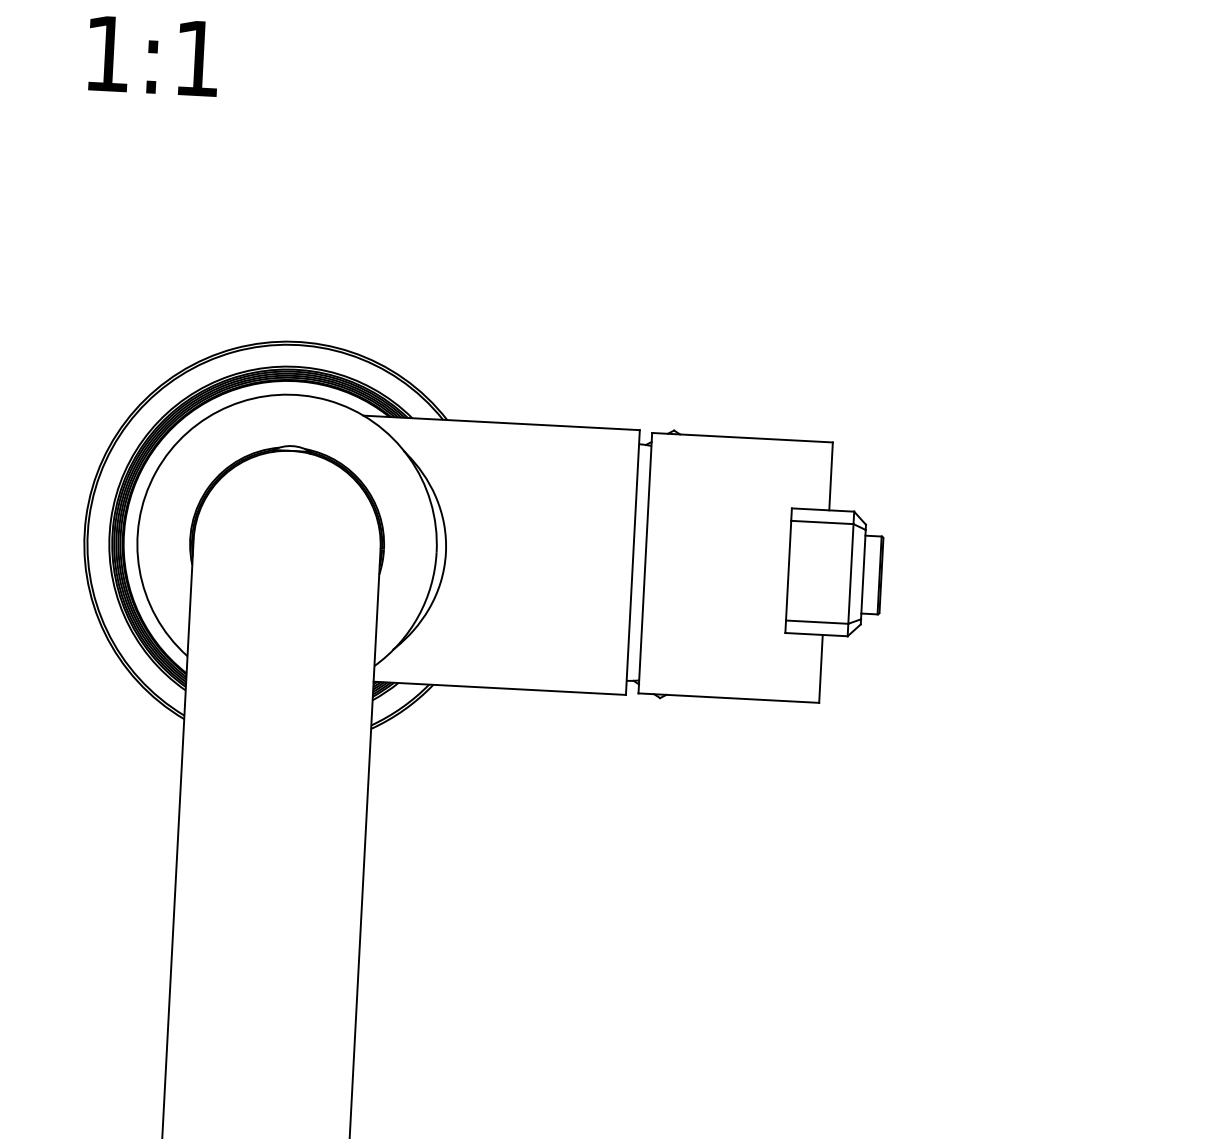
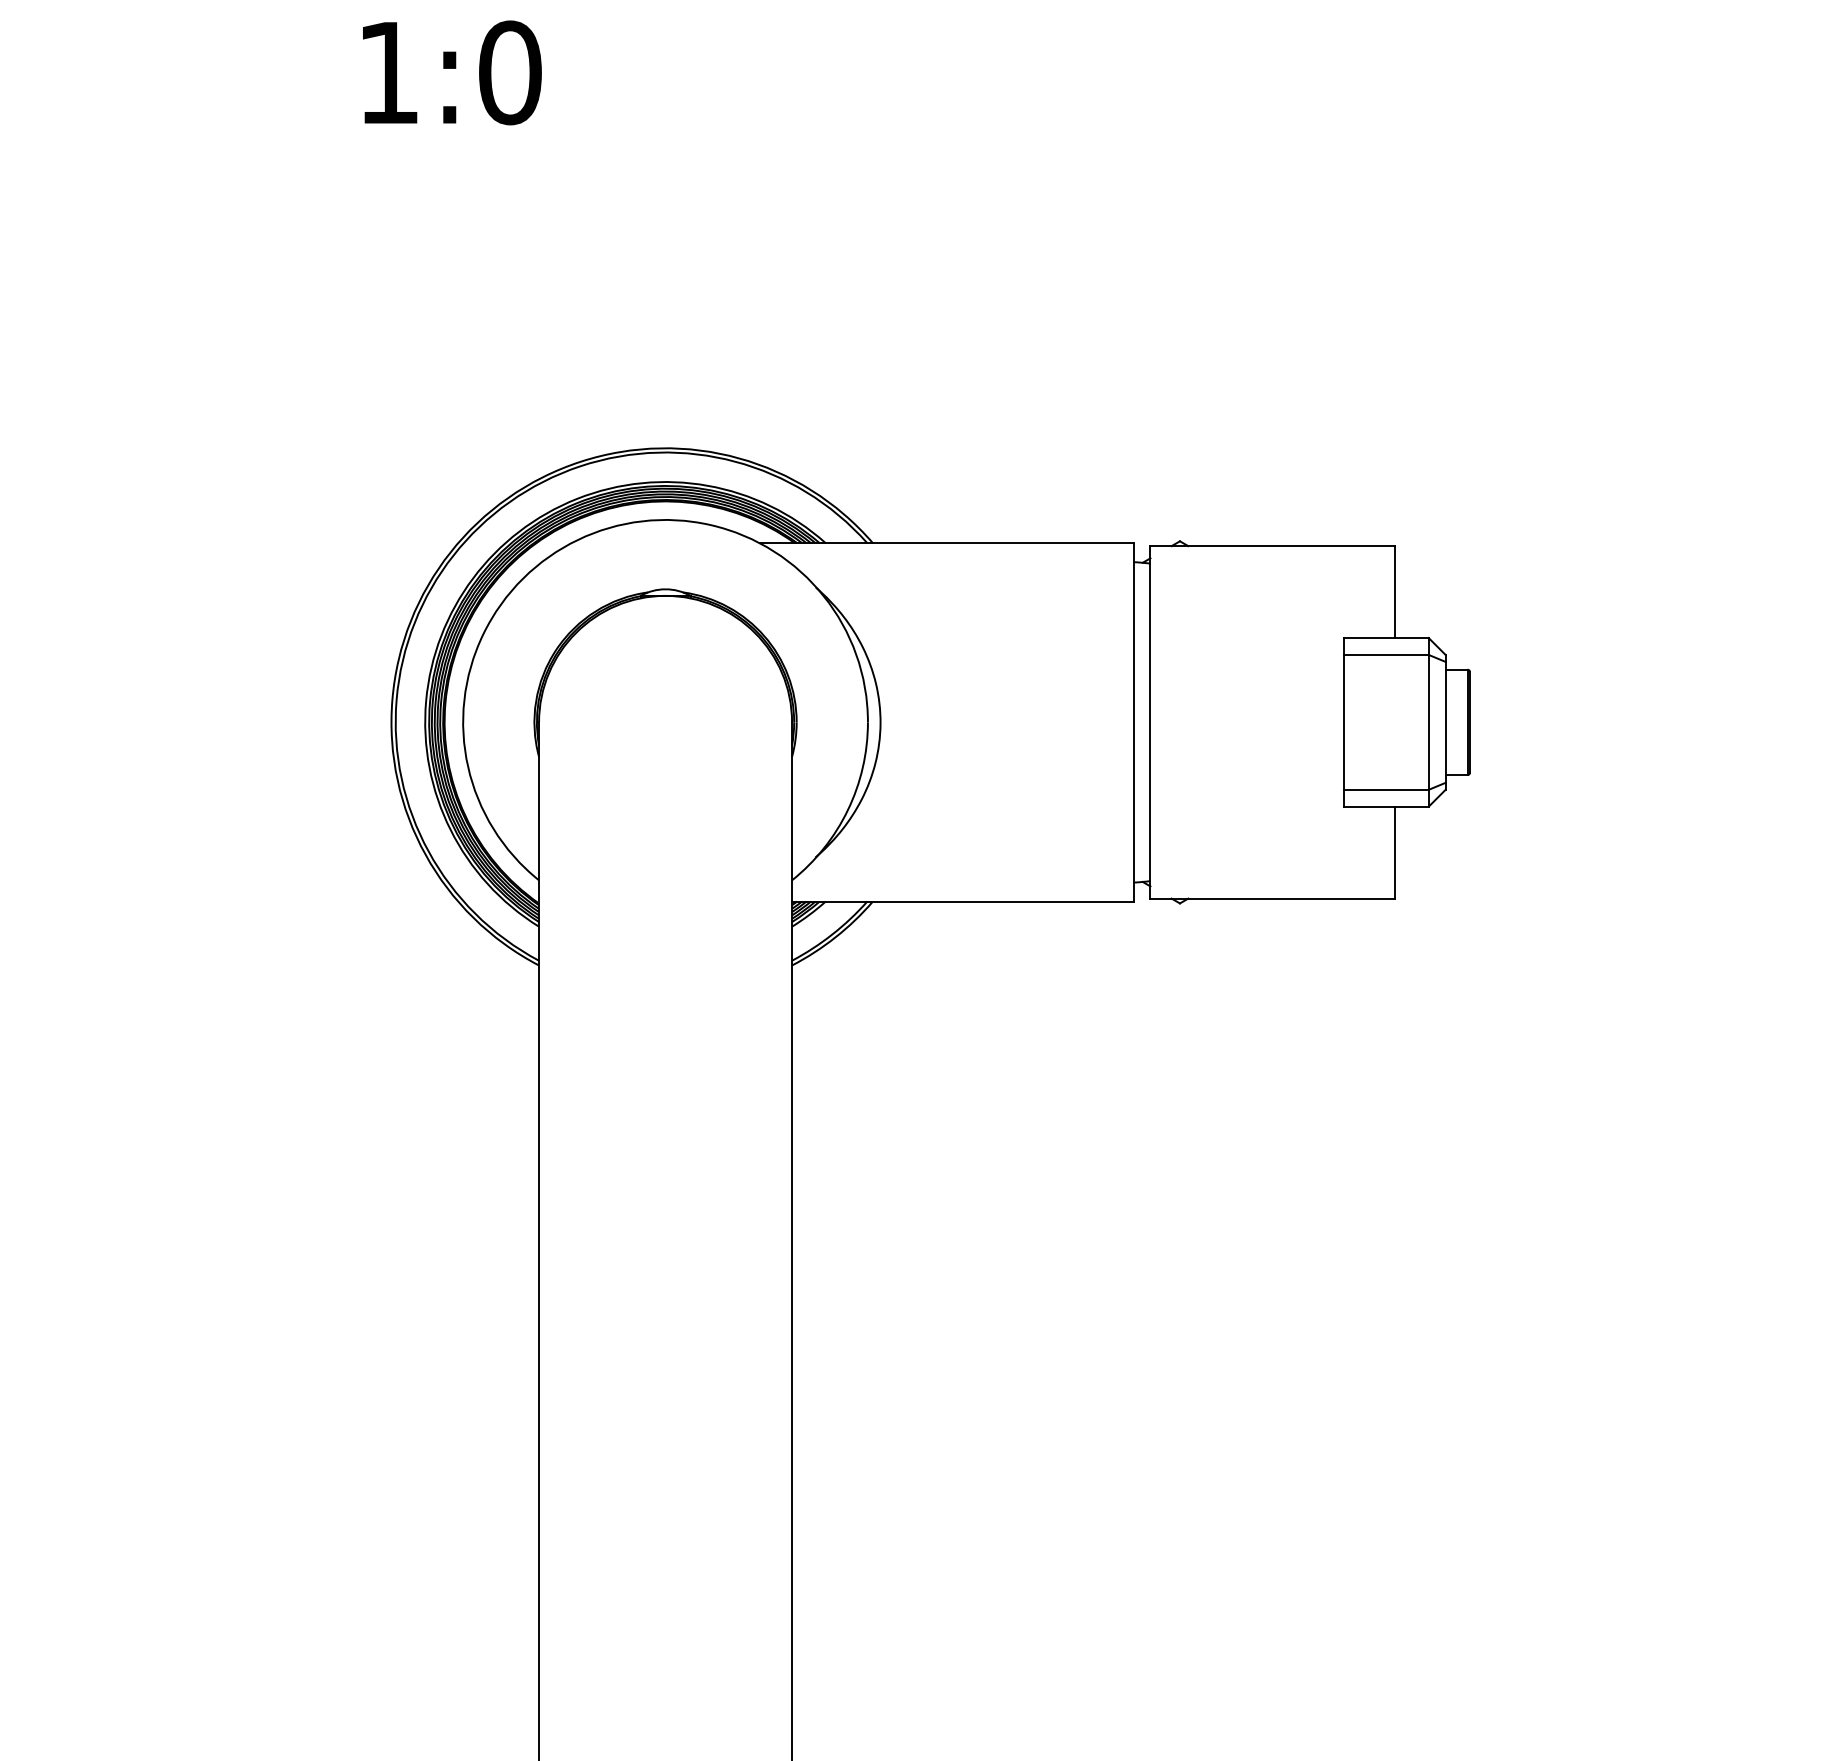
text: (197, 58) -> (510, 72), 1:1 -> 1:0

